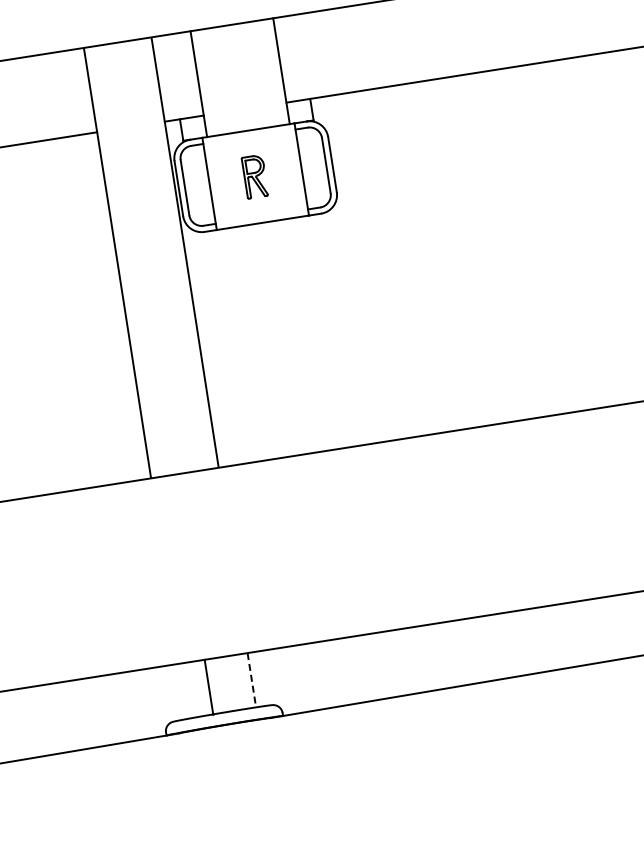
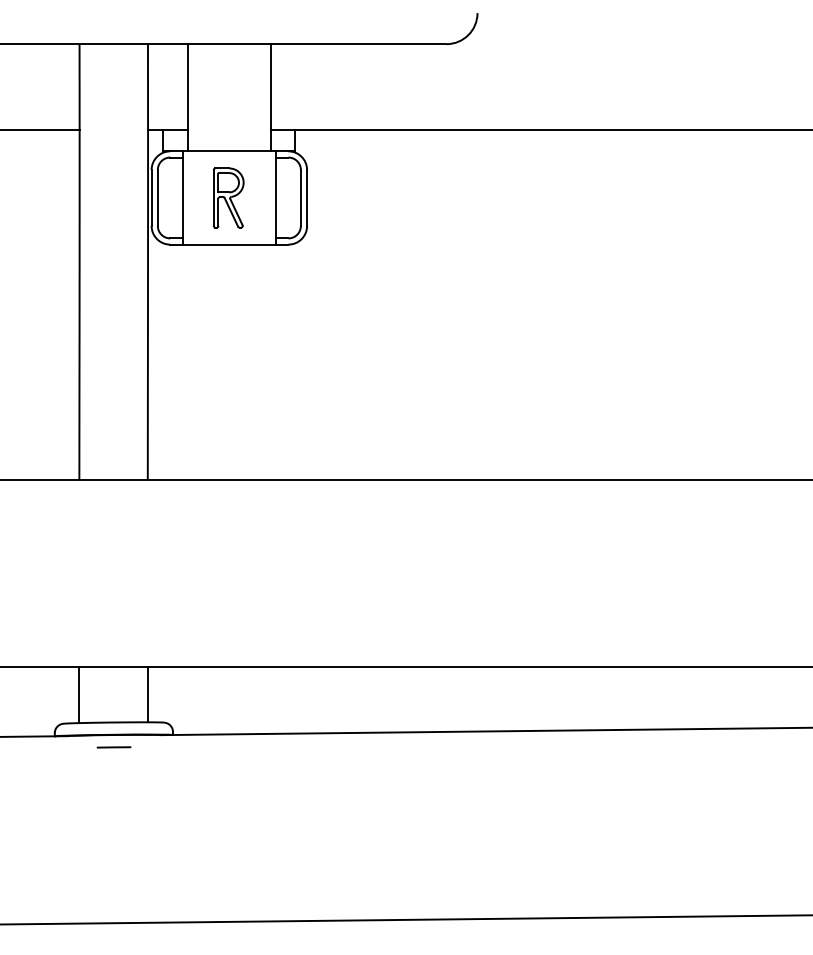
part: (254, 176) -> (228, 197), size x1.43
line: (251, 680) -> (147, 695), dashed -> solid
line: (209, 687) -> (79, 695), moved
line: (226, 737) -> (113, 747), added

